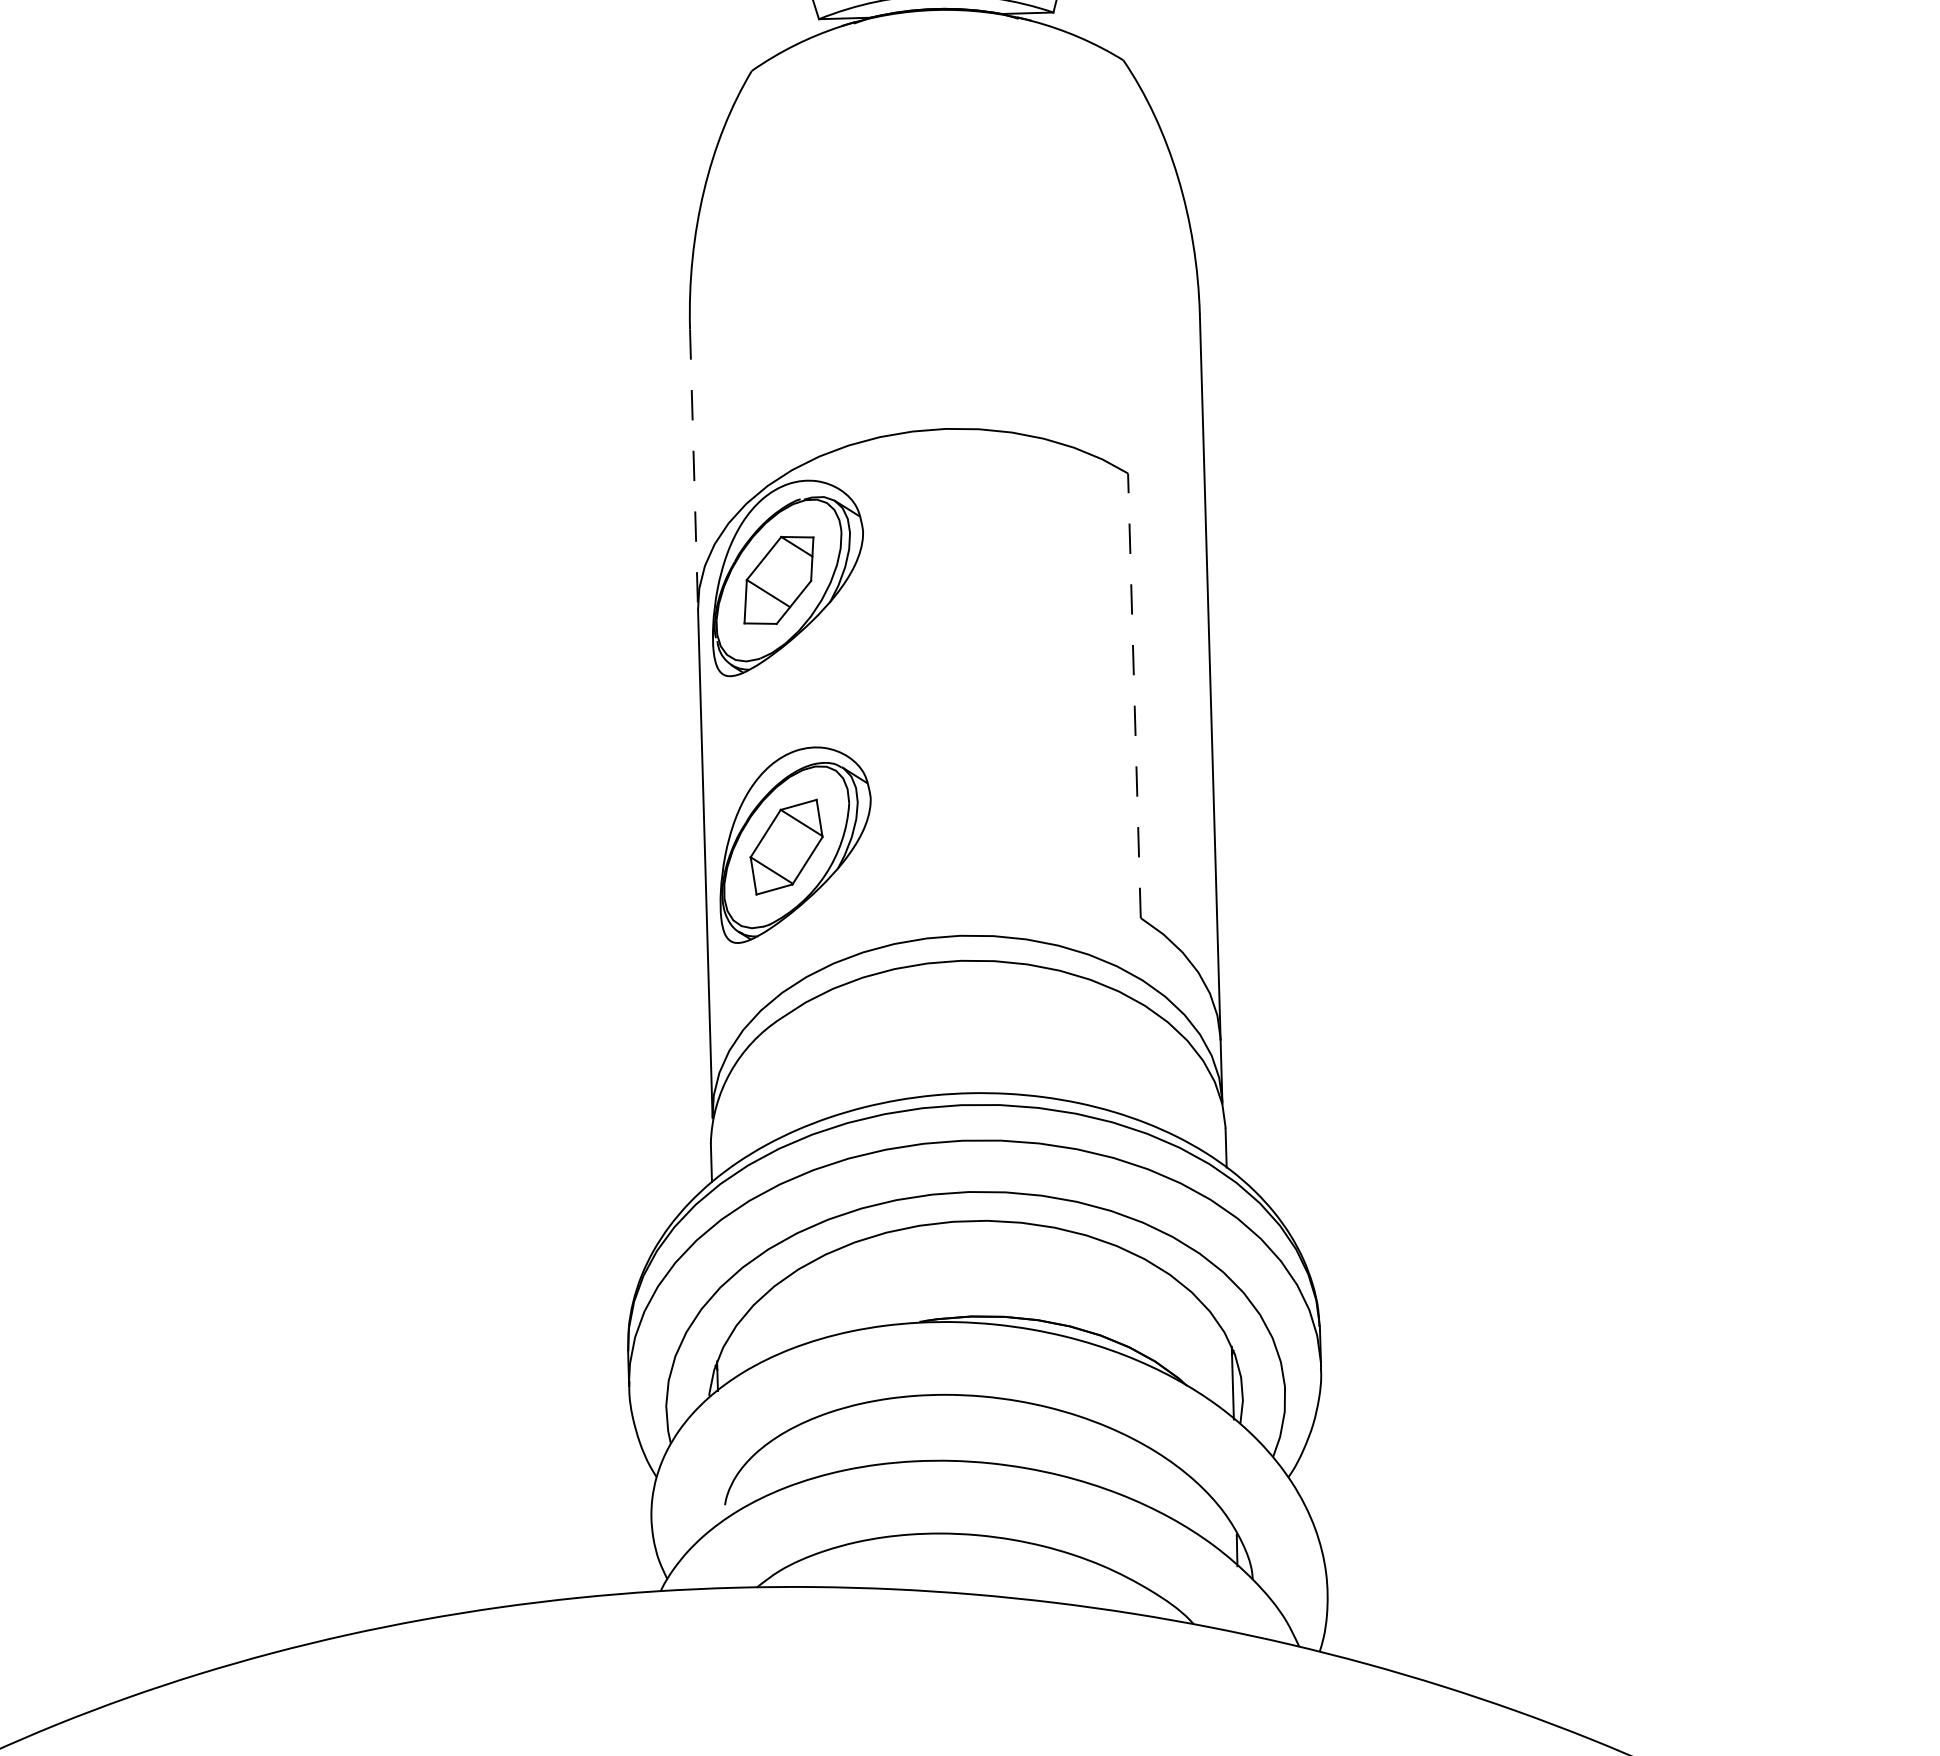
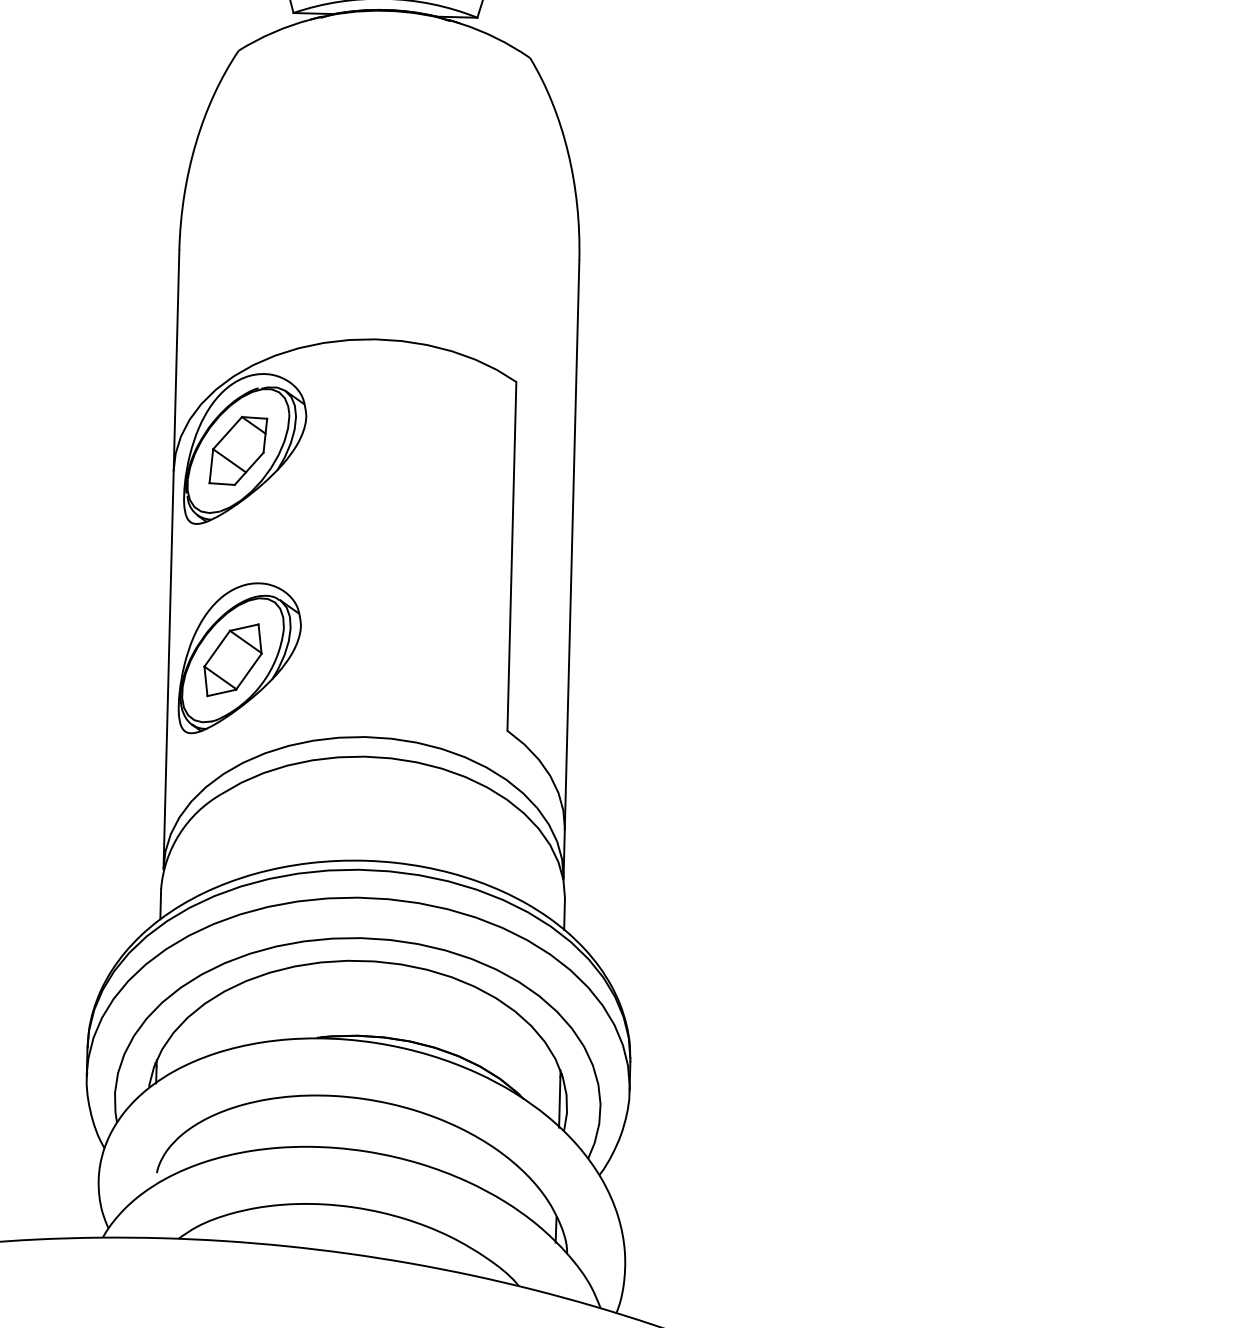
line: (694, 470) -> (176, 361), dashed -> solid
line: (1134, 695) -> (511, 556), dashed -> solid

